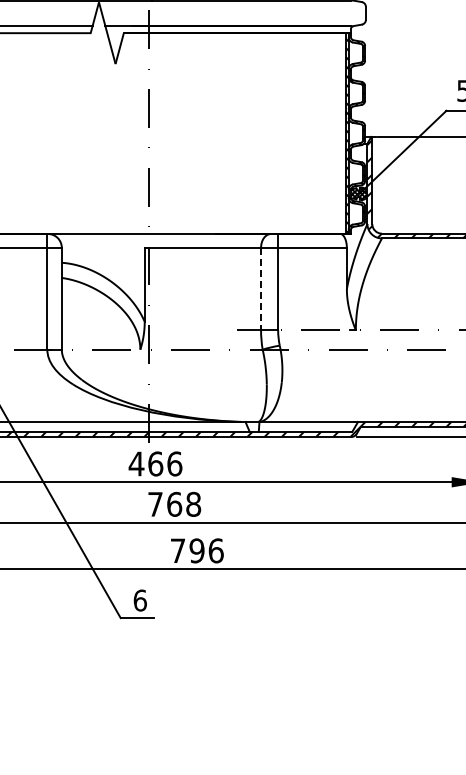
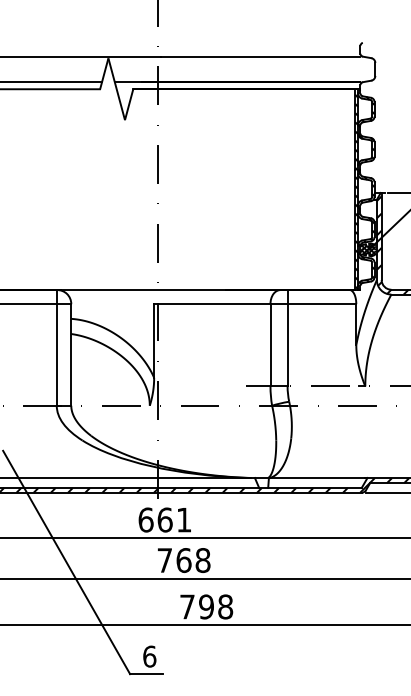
line: (261, 289) -> (270, 345), dashed -> solid
text: (155, 463) -> (164, 519), 466 -> 661
text: (215, 550) -> (224, 606), 796 -> 798

